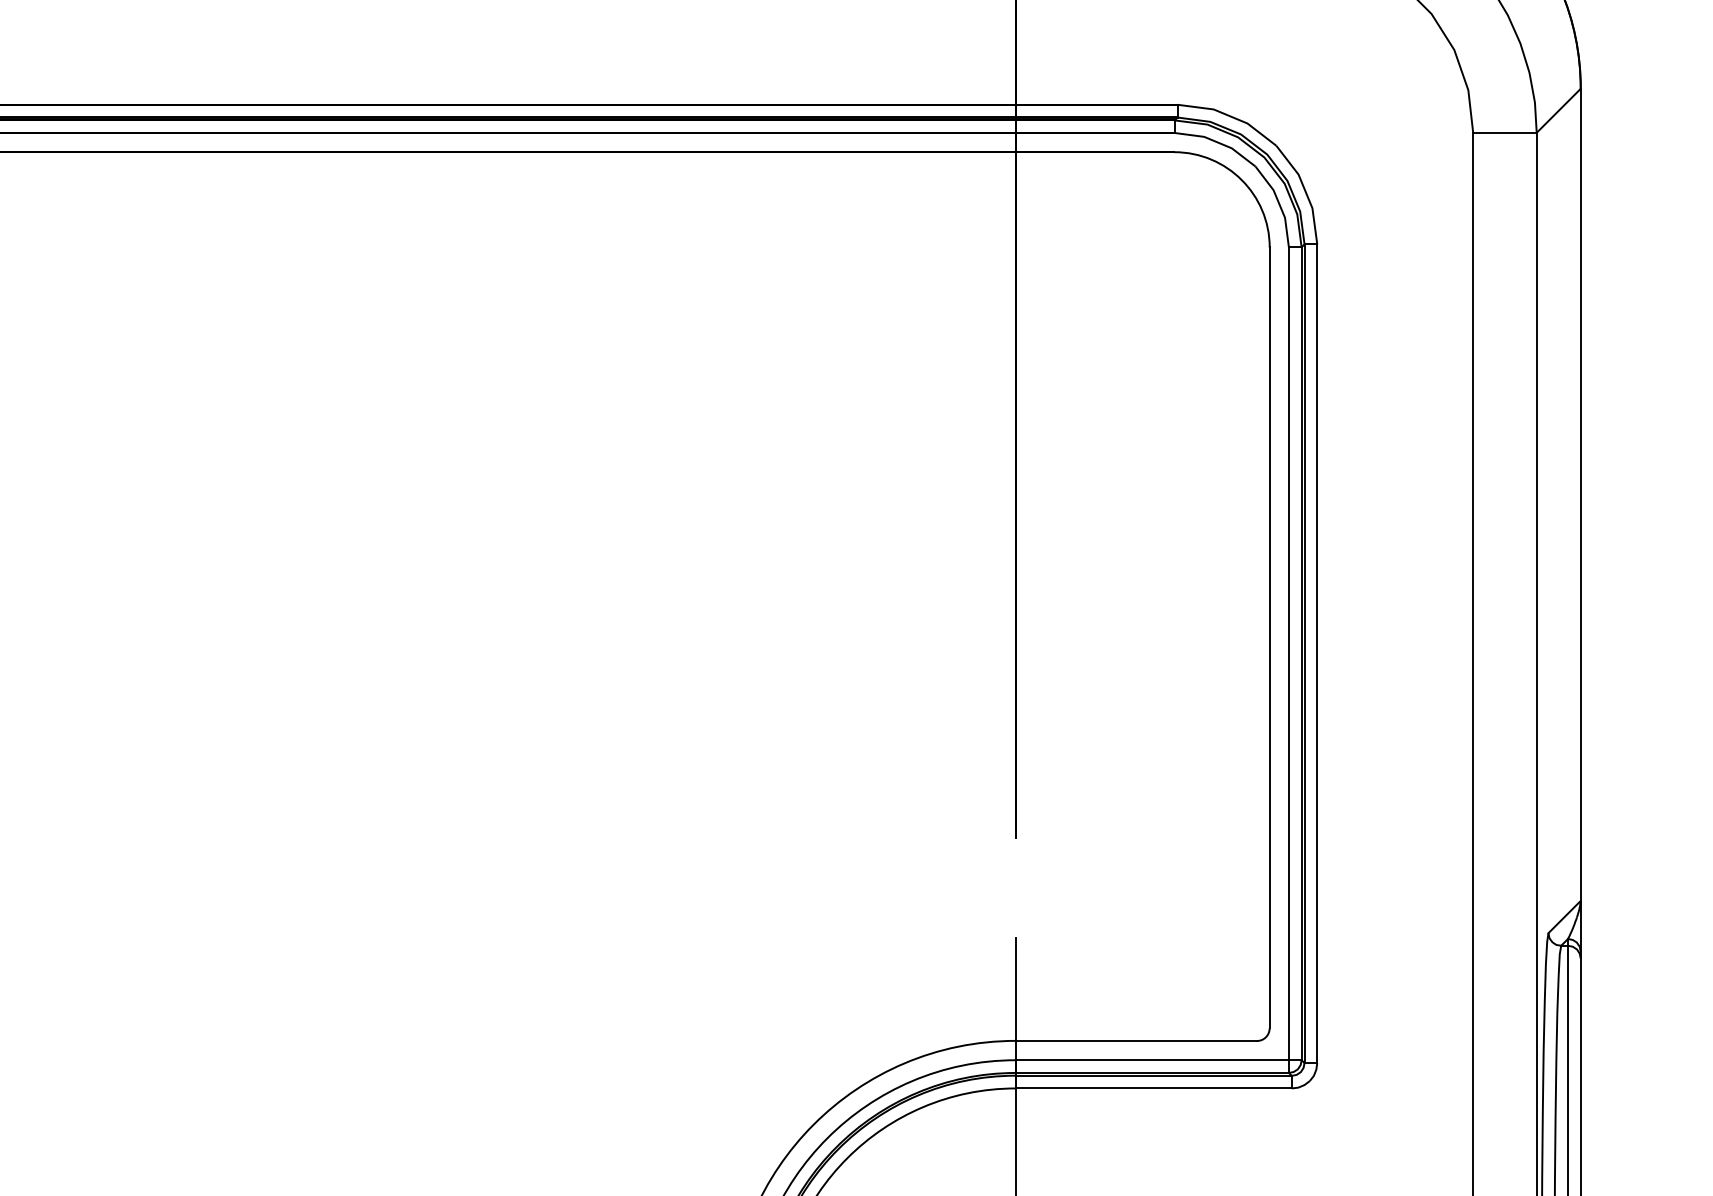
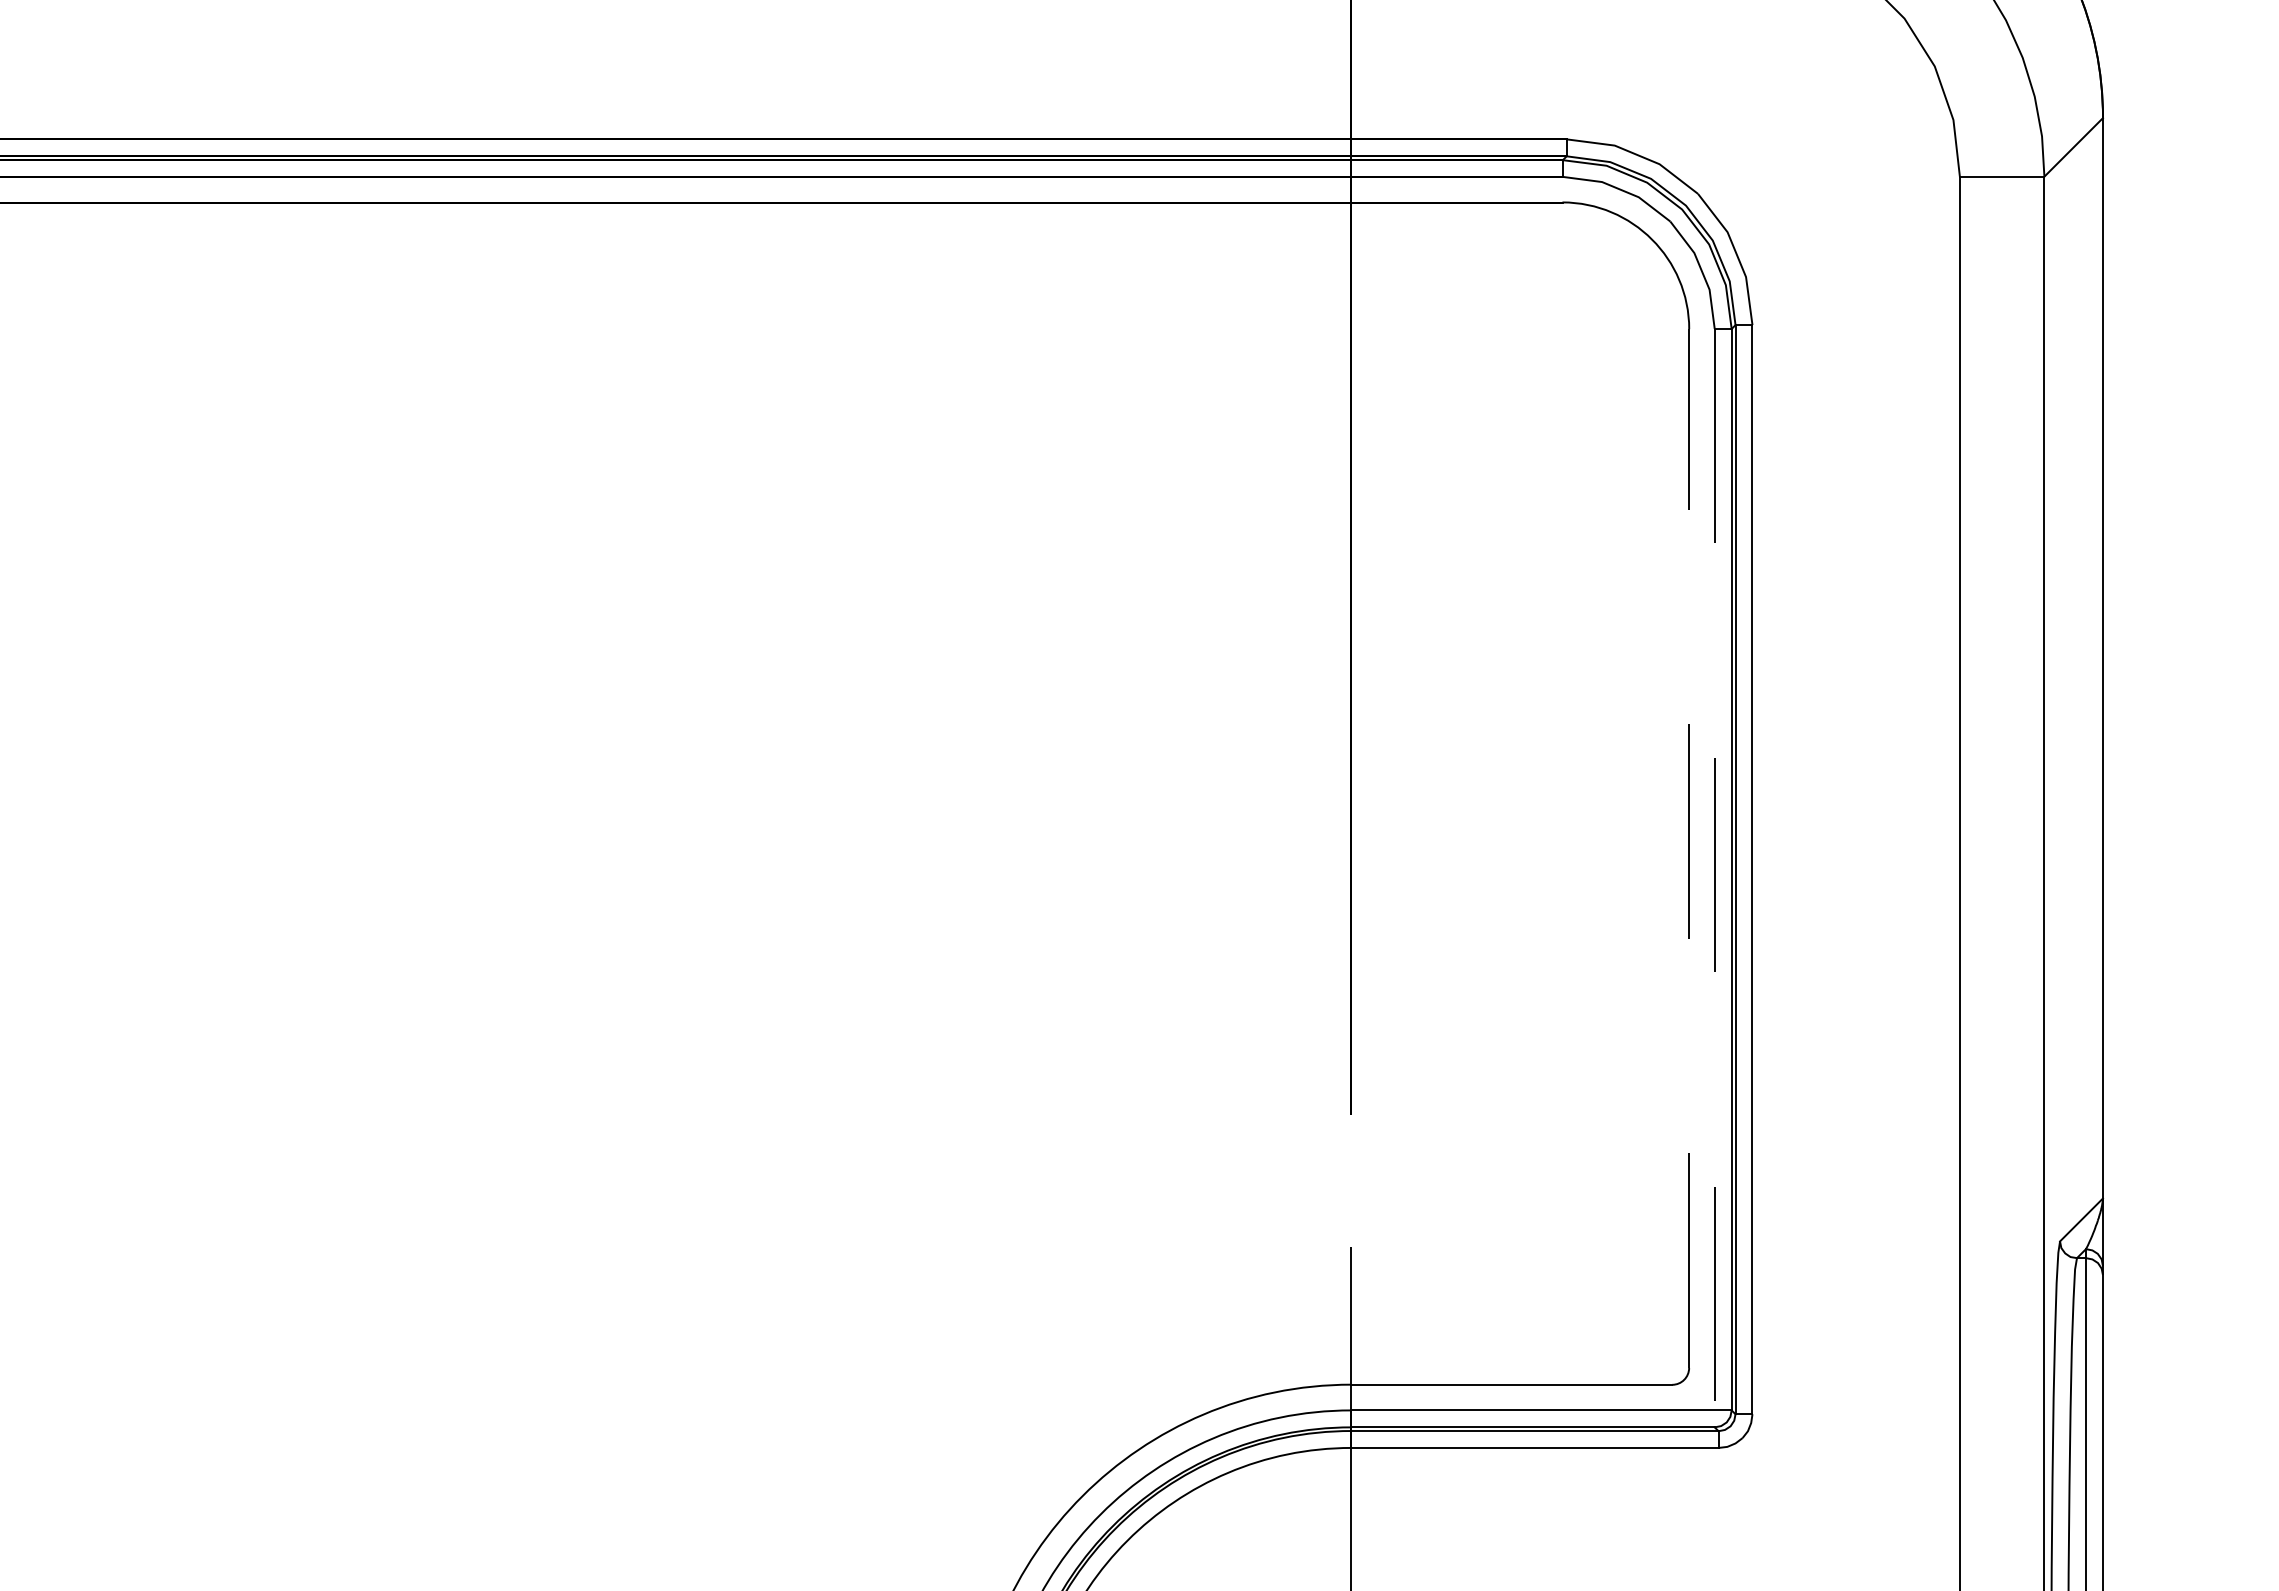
line: (1269, 637) -> (1689, 848), solid -> dashed
line: (1288, 660) -> (1714, 878), solid -> dashed

